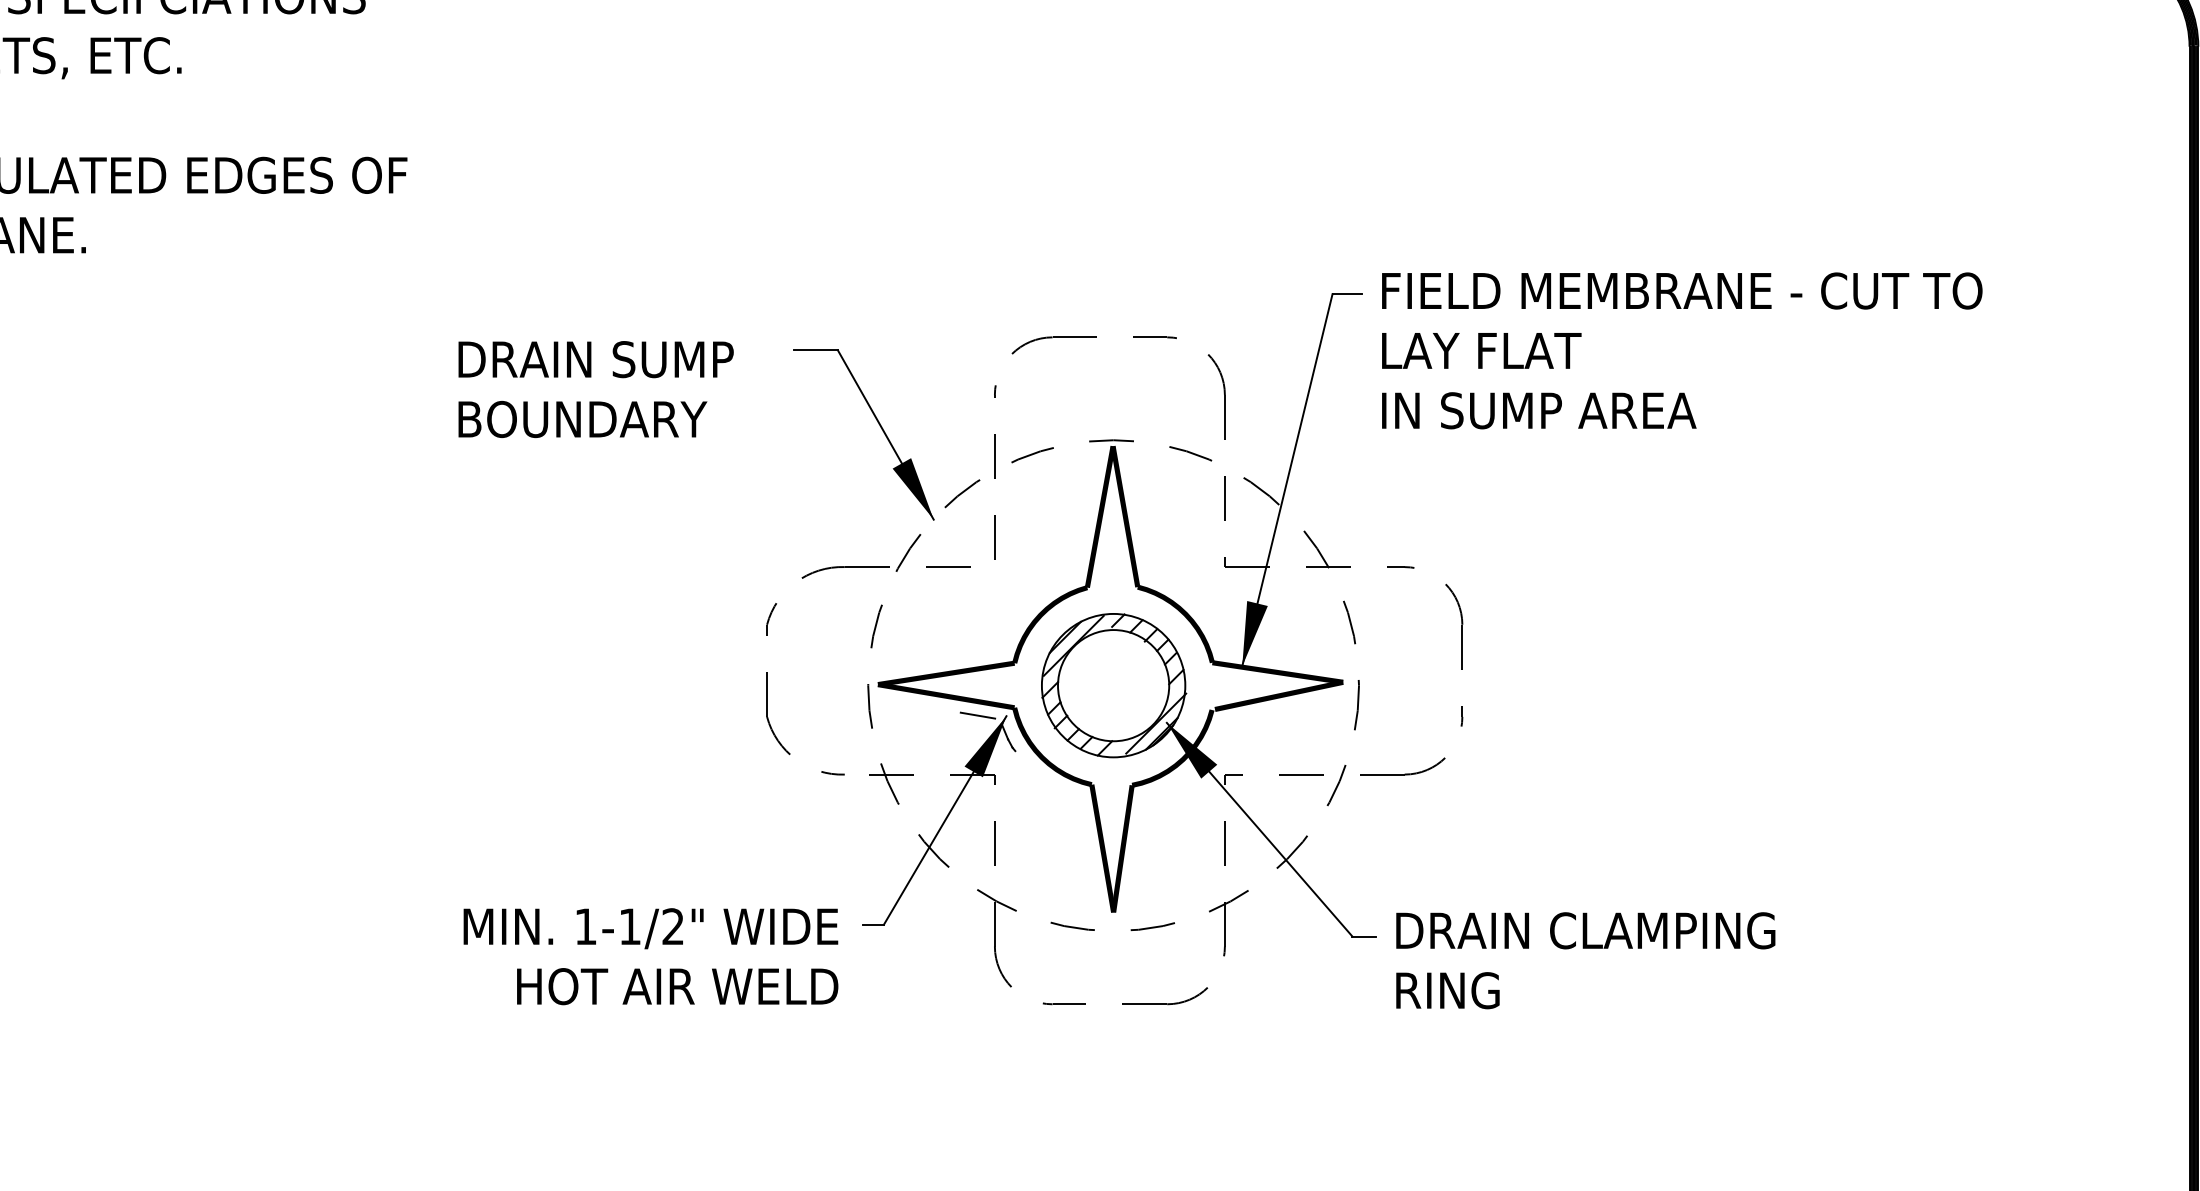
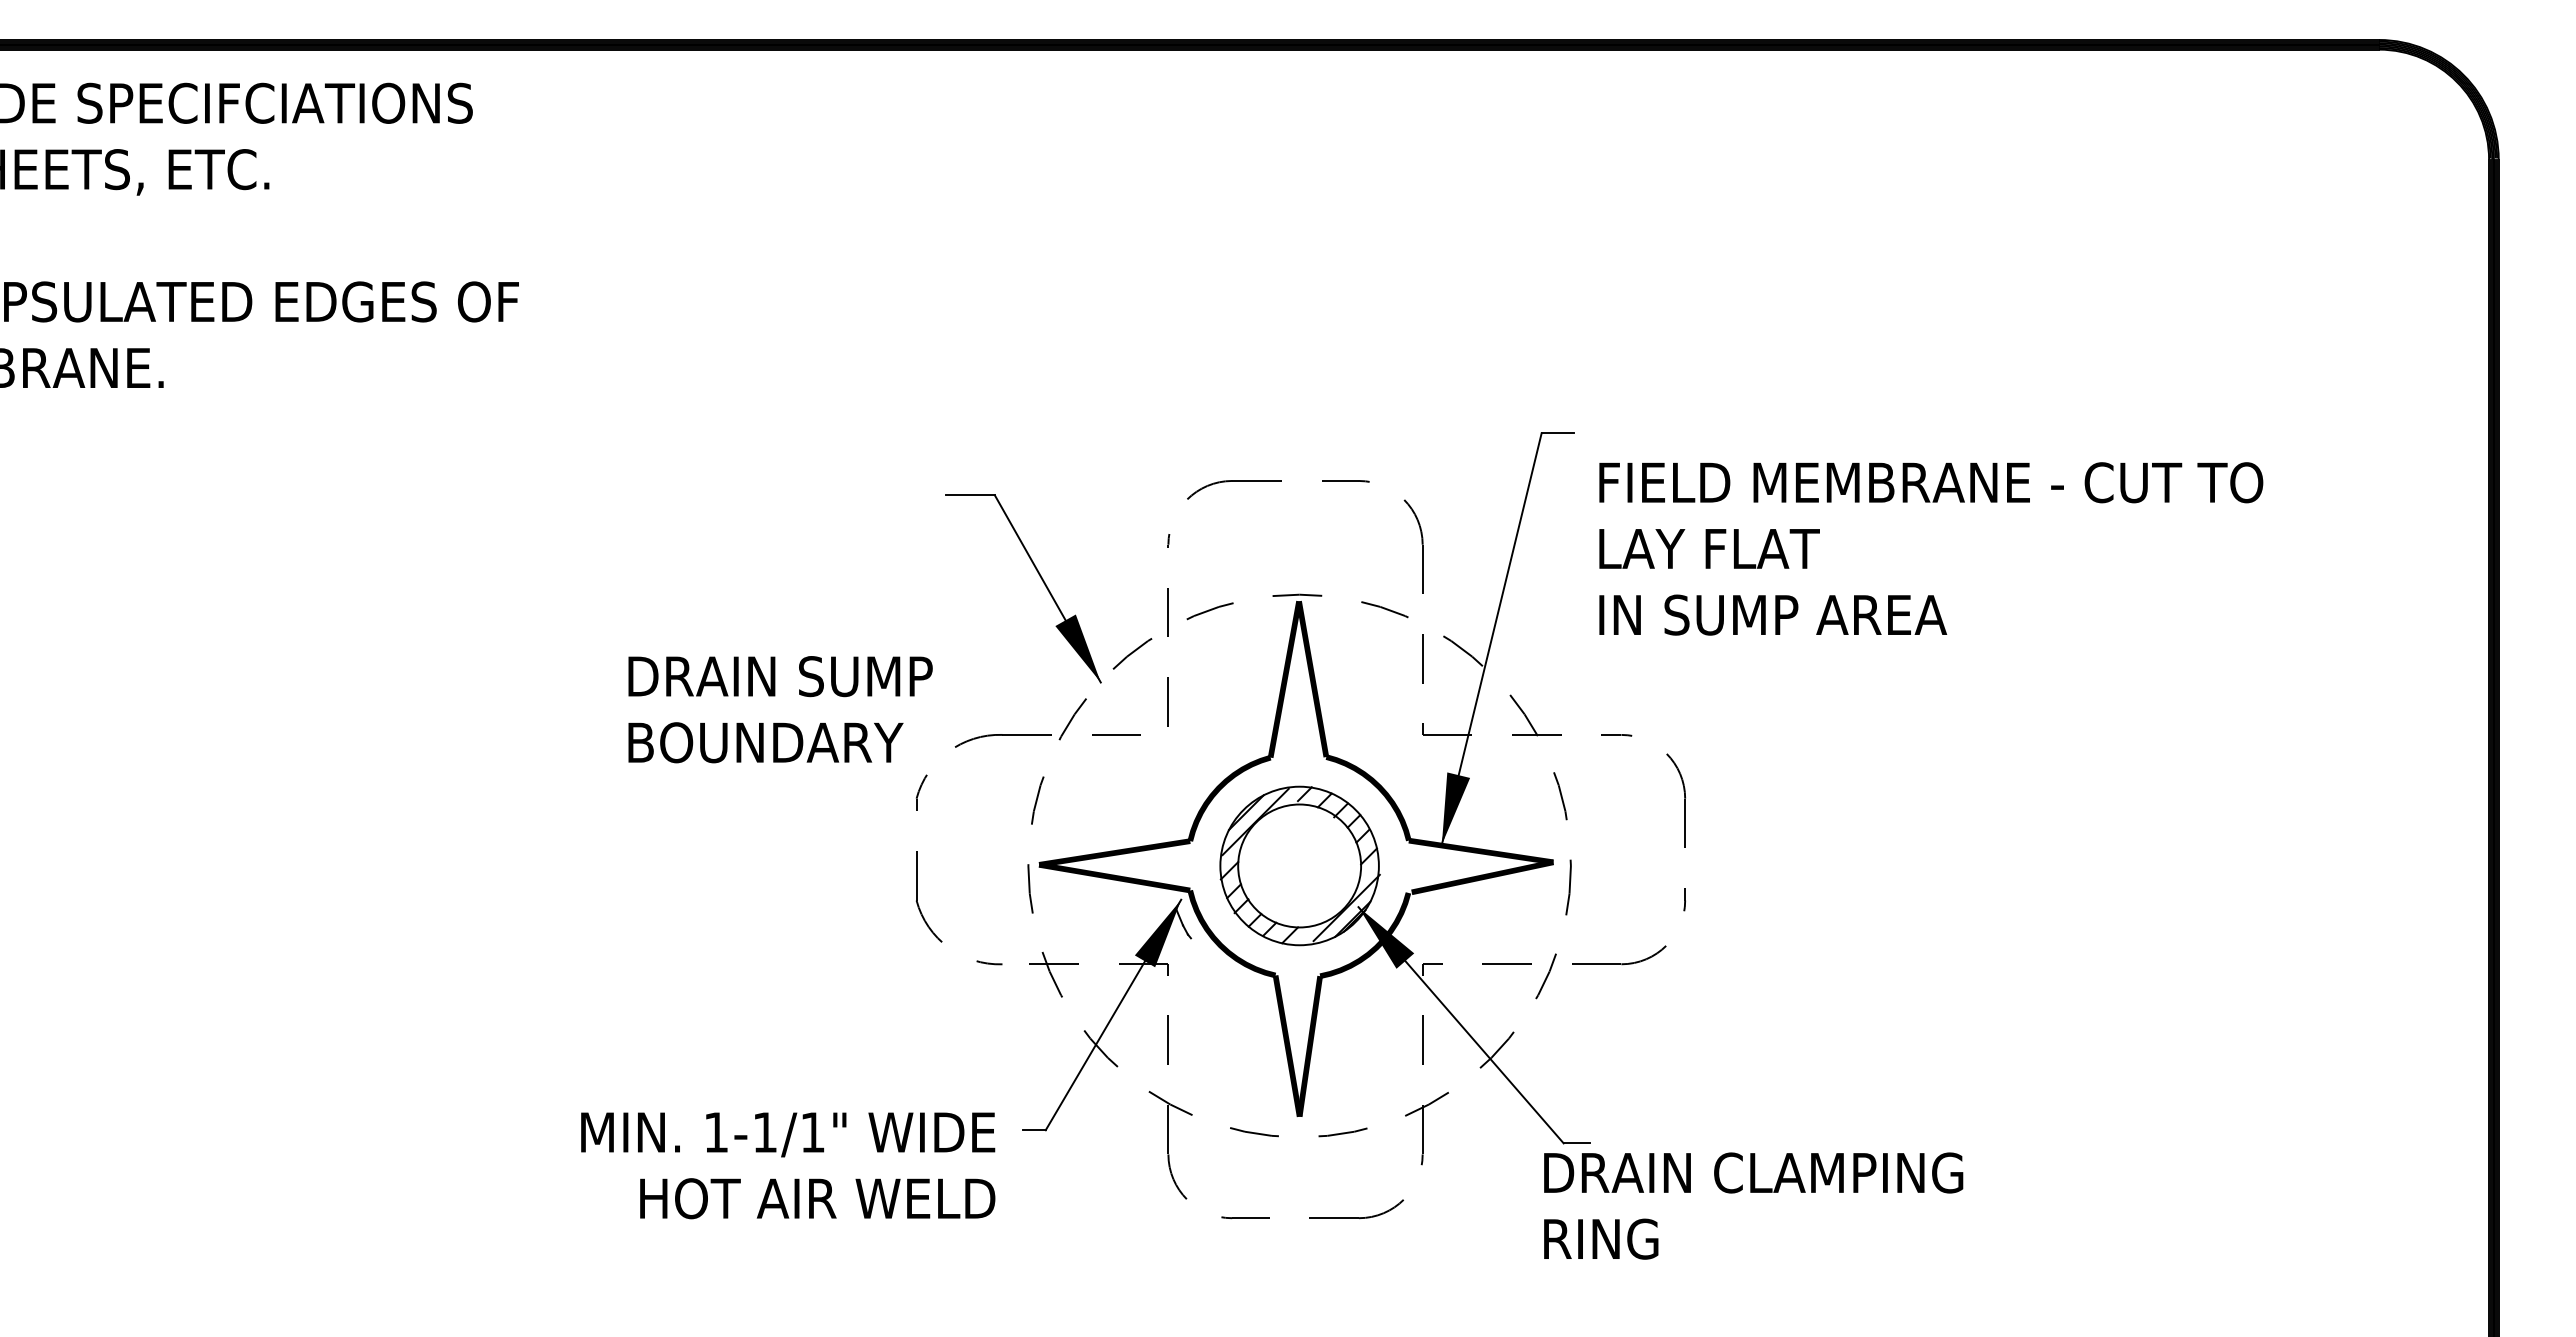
text: (1682, 350) -> (1931, 548), moved
text: (596, 389) -> (780, 709), moved
line: (977, 715) -> (1149, 898), removed
text: (672, 926) -> (812, 1132), 1-1/2" -> 1-1/1"
text: (1585, 960) -> (1753, 1205), moved

